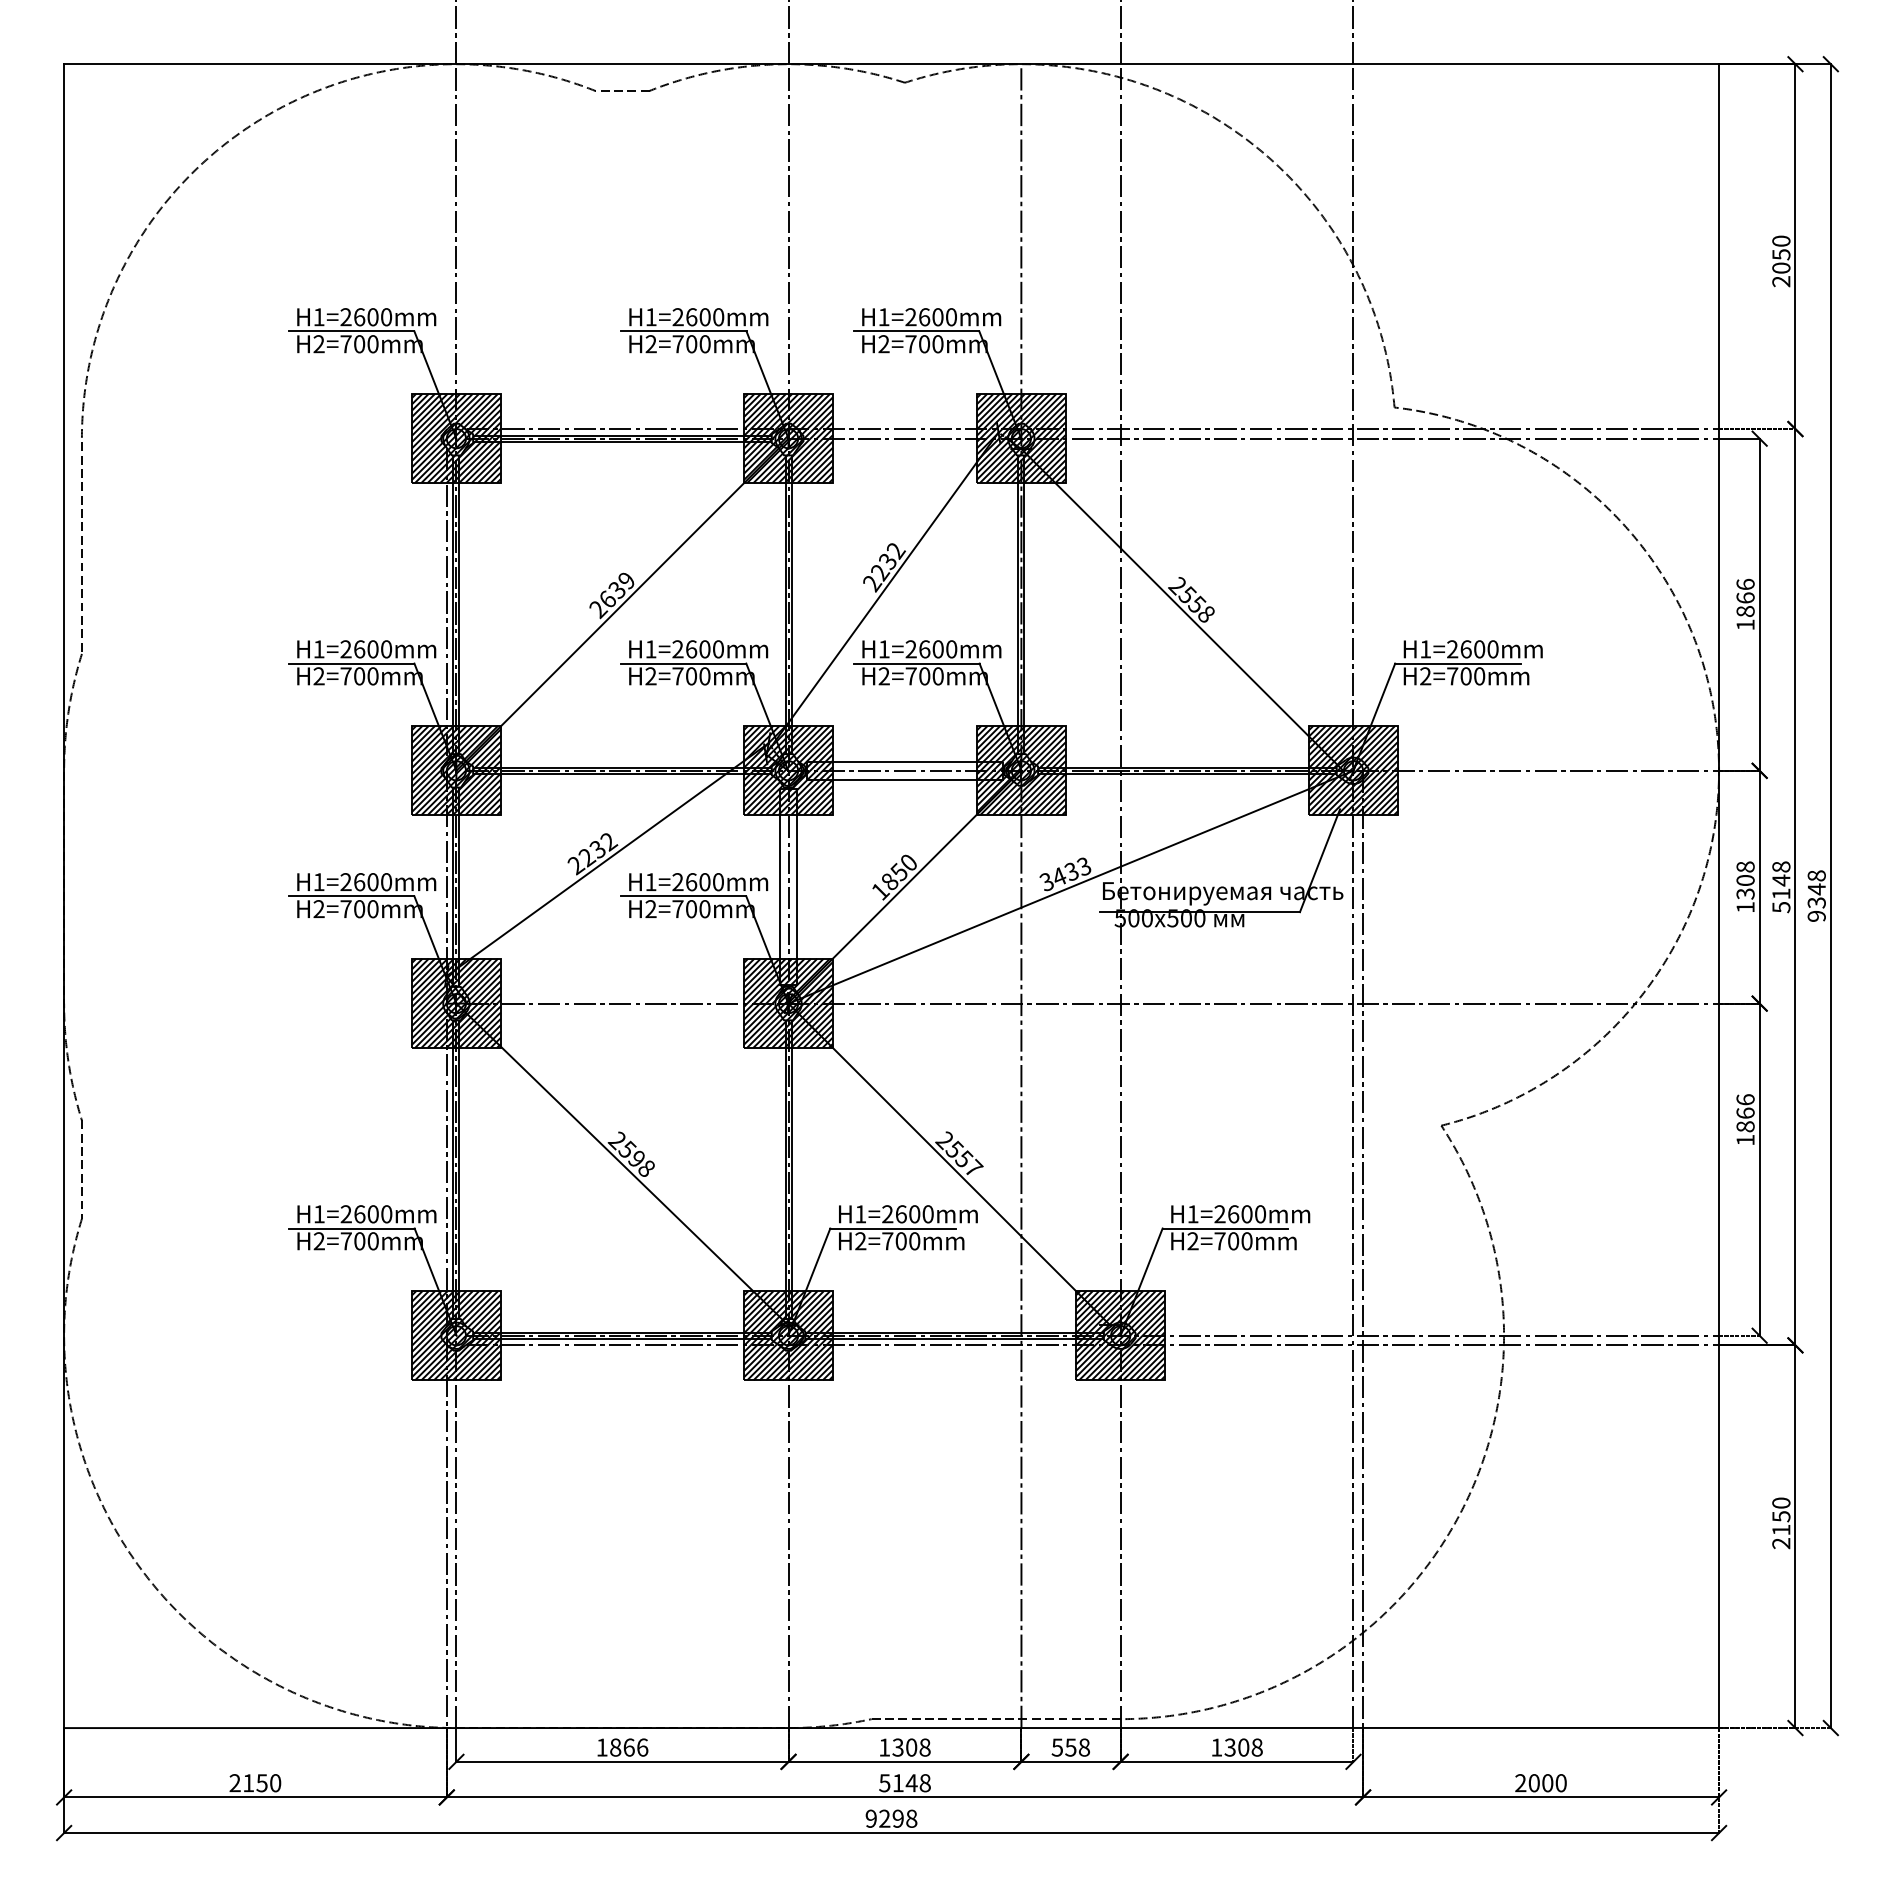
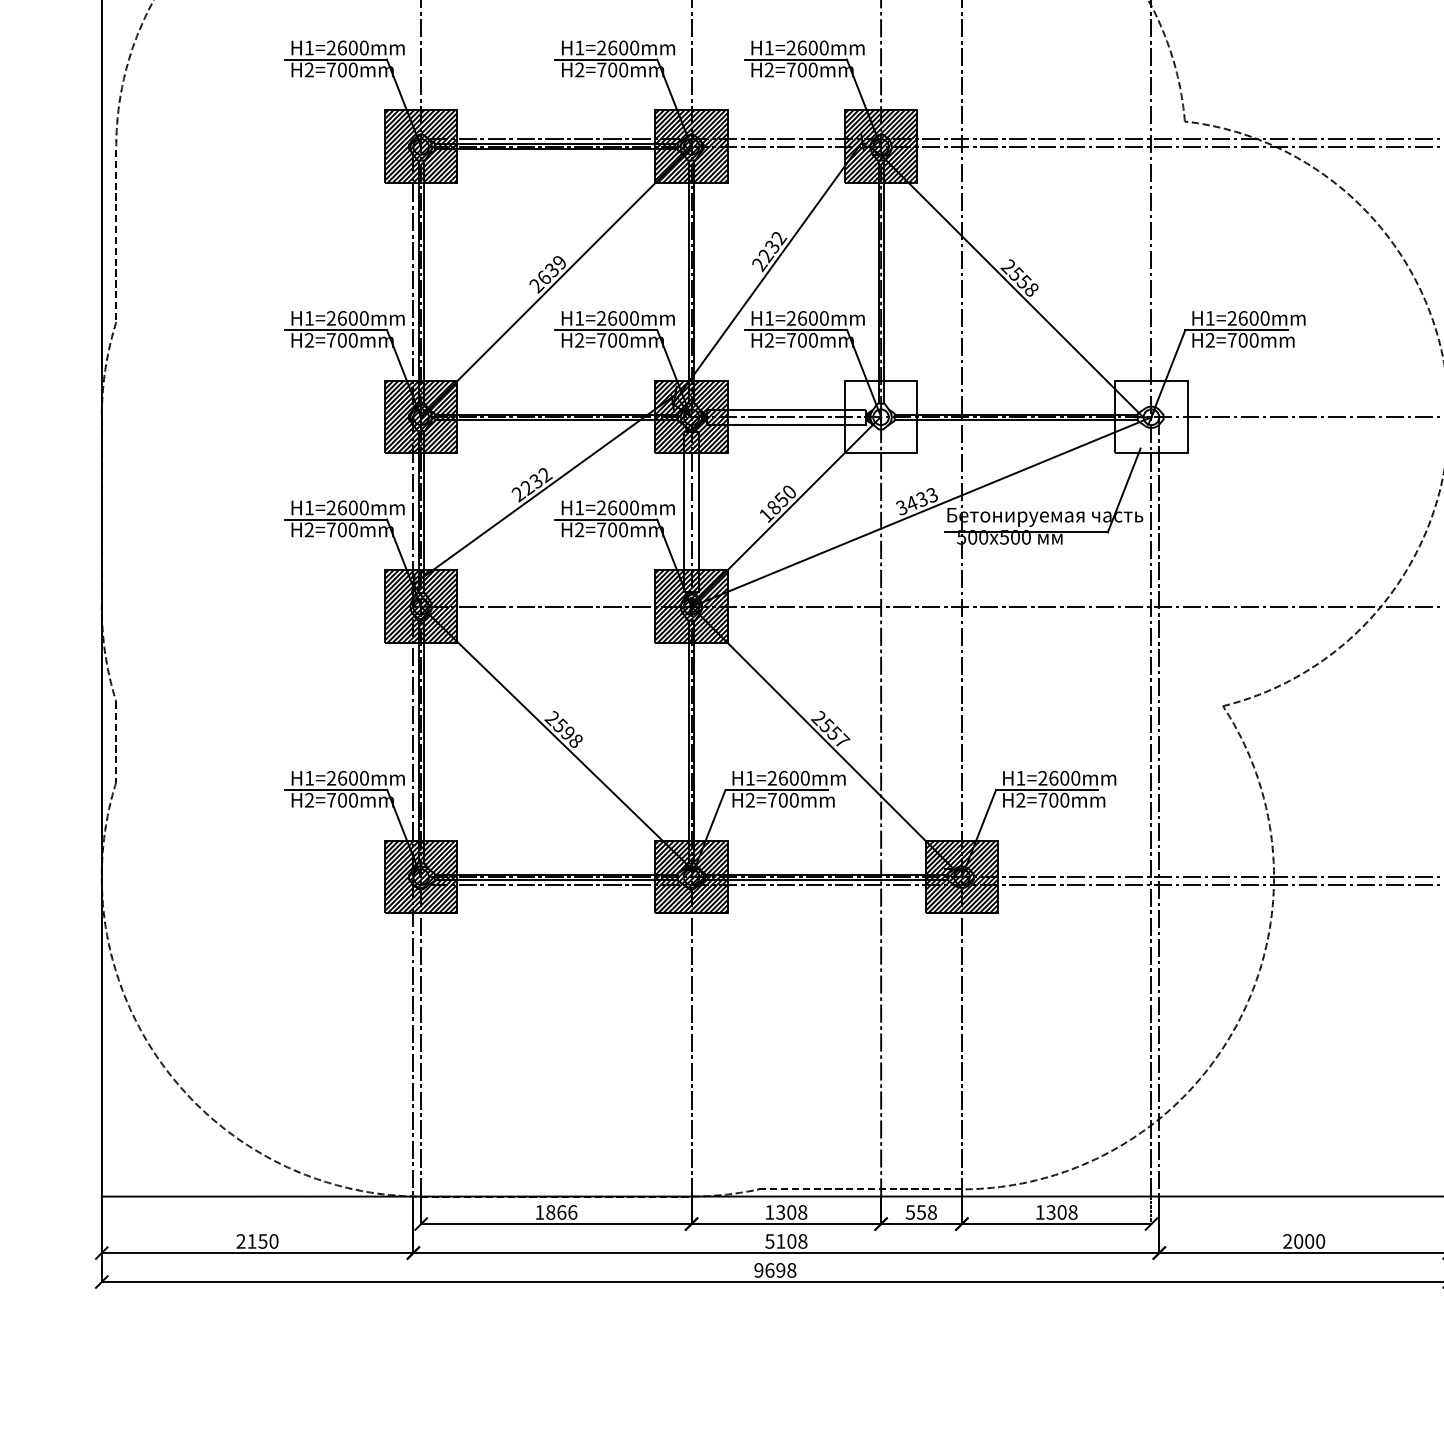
hatch: (1021, 770) -> (881, 417), removed
hatch: (1352, 770) -> (1150, 417), removed
text: (911, 1783) -> (791, 1241), 5148 -> 5108
text: (884, 1818) -> (769, 1270), 9298 -> 9698

